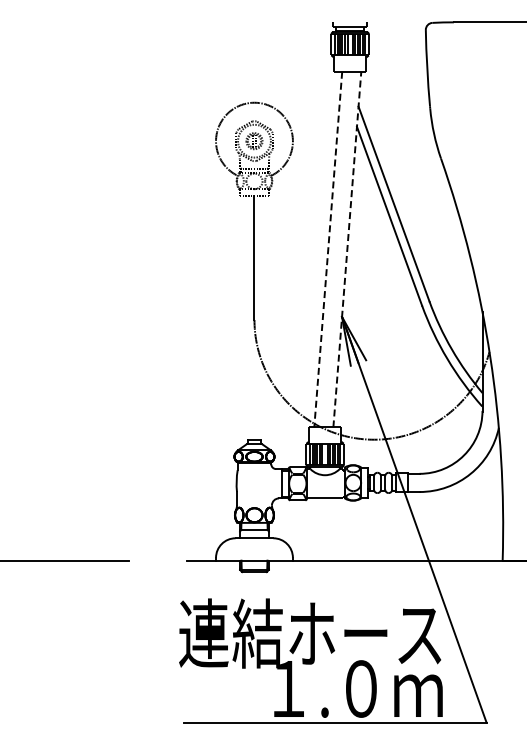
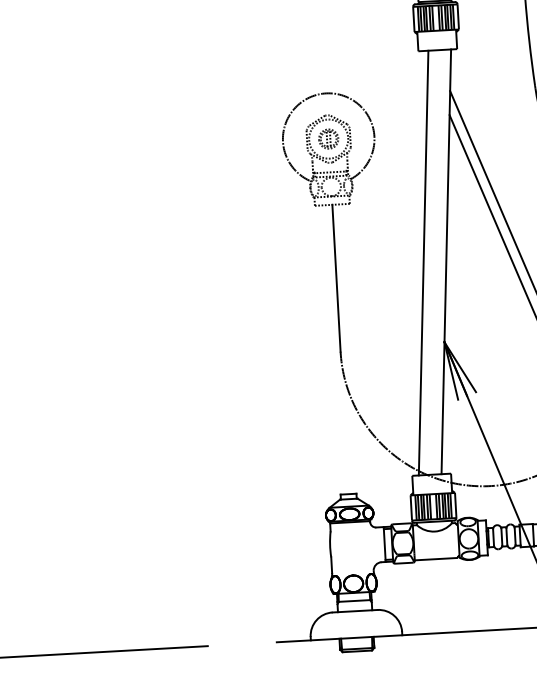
line: (347, 249) -> (446, 261), dashed -> solid
line: (328, 250) -> (423, 264), dashed -> solid

